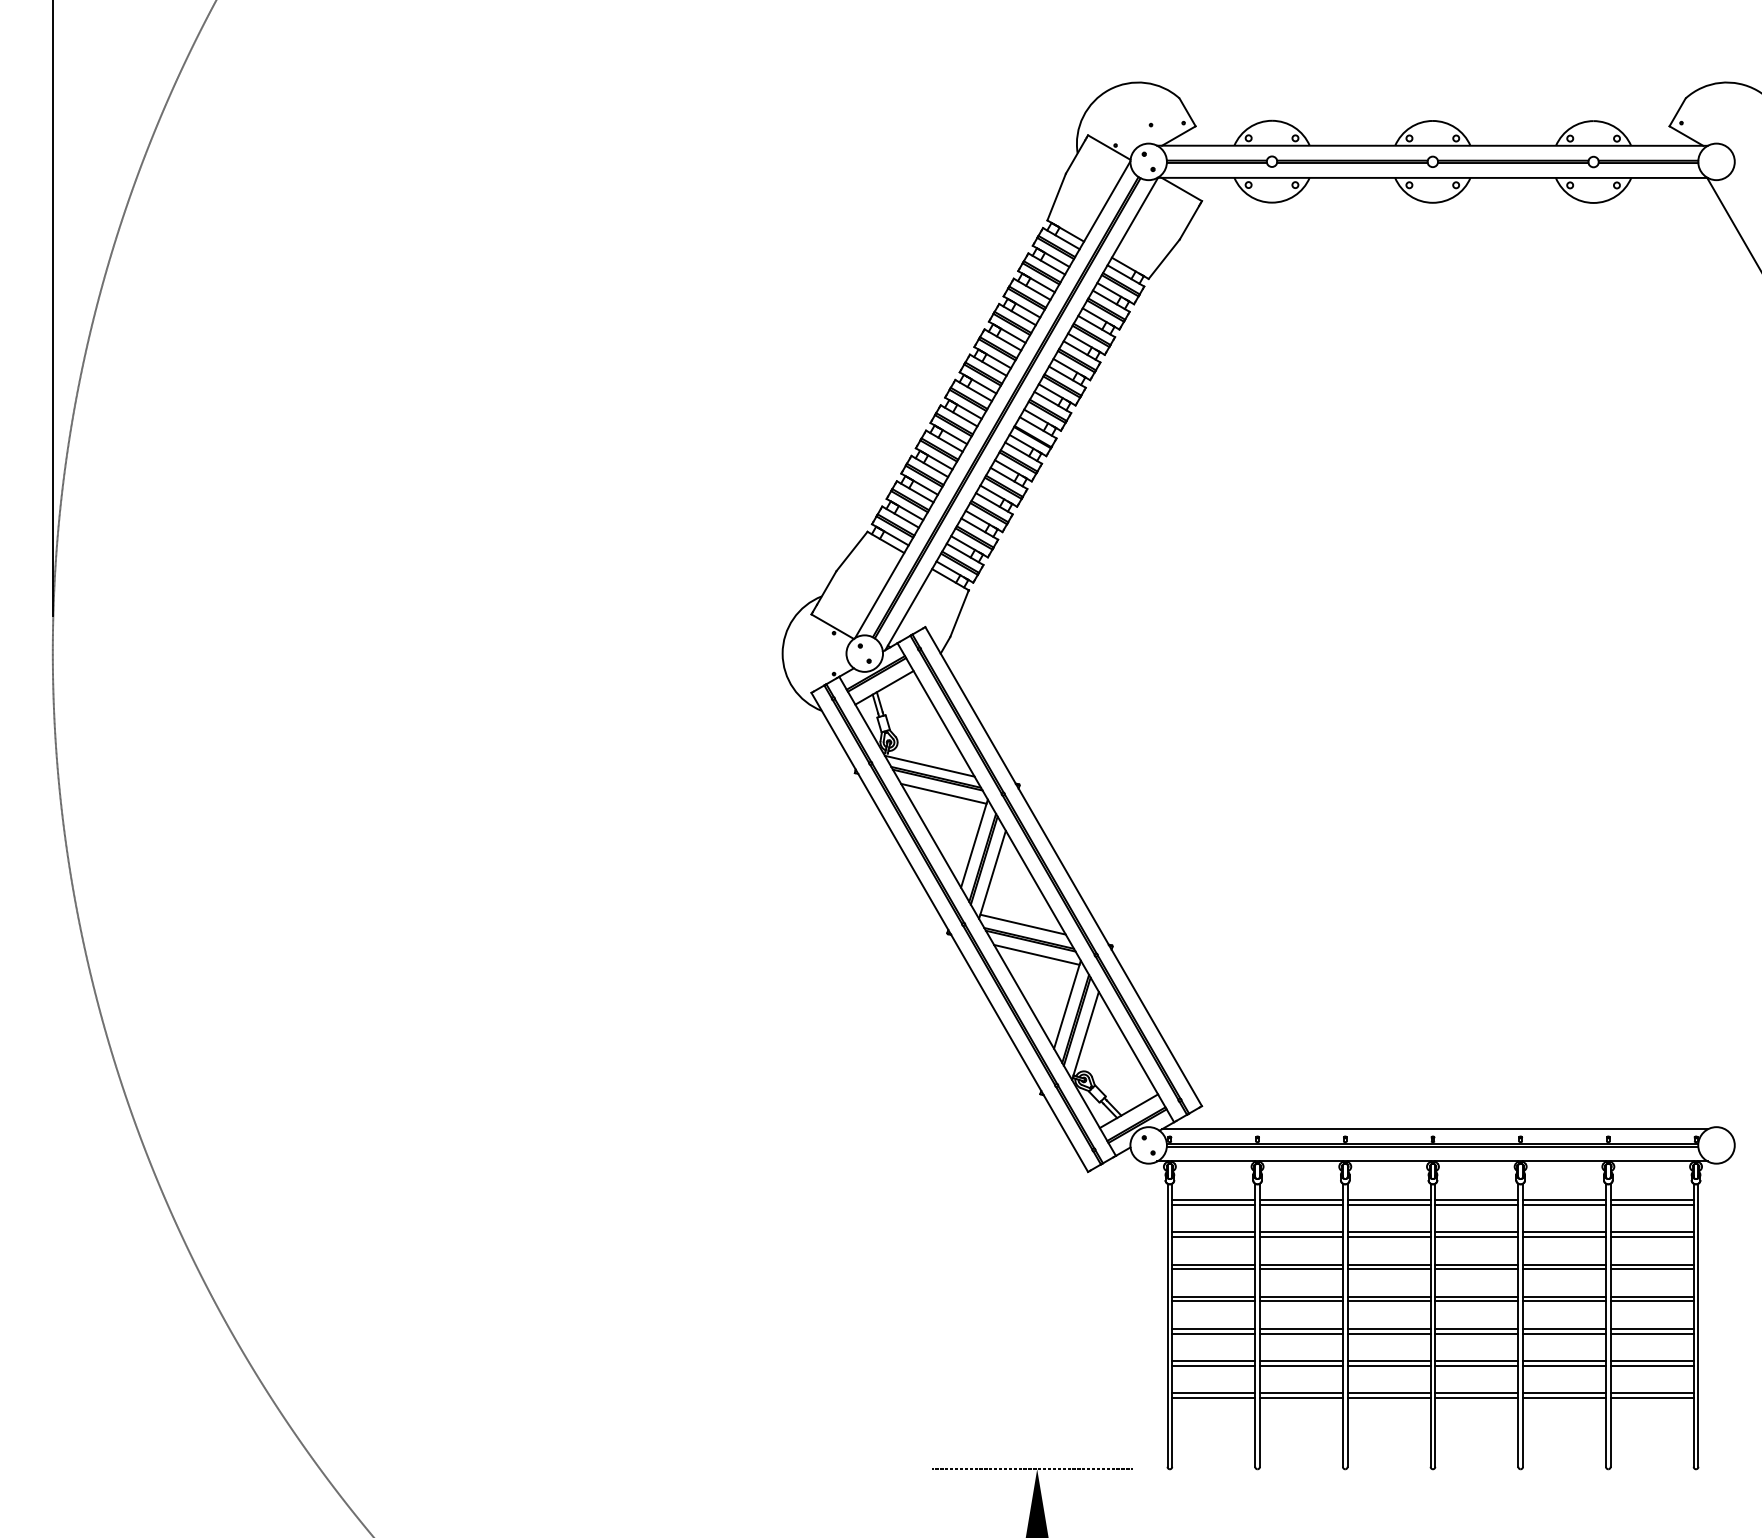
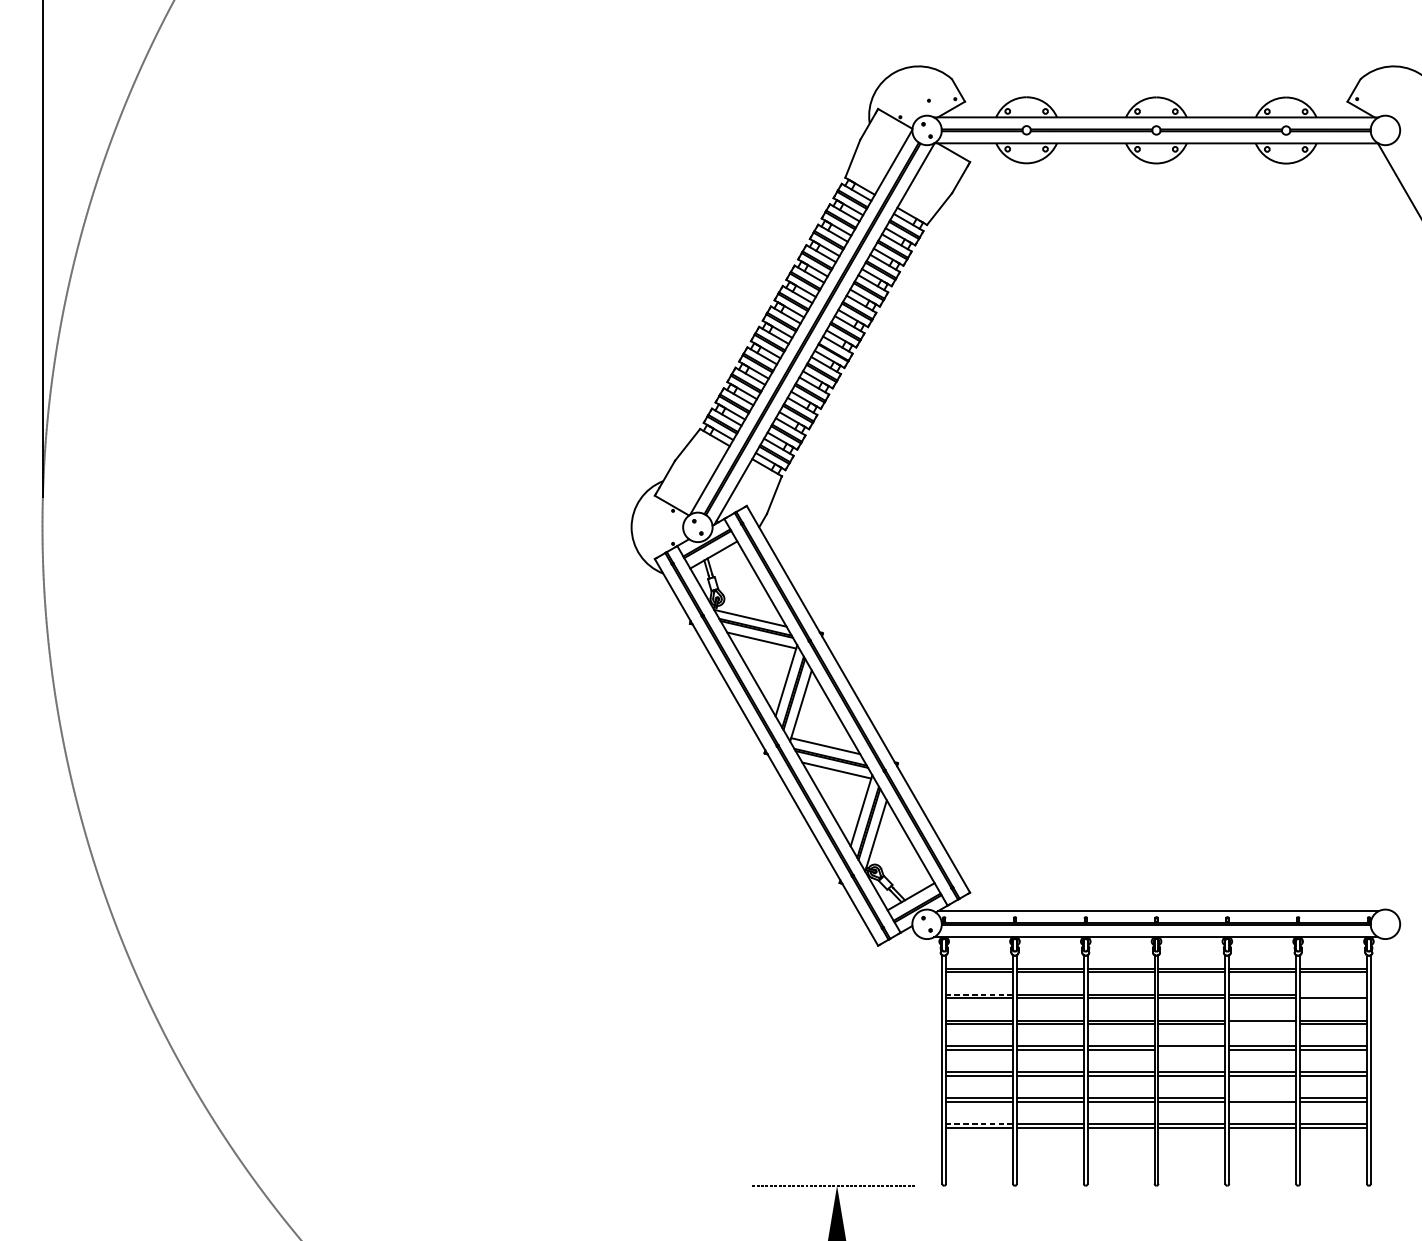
line: (1213, 1232) -> (979, 994), solid -> dashed
line: (1651, 1232) -> (1332, 994), removed
line: (1564, 1269) -> (1262, 1024), removed
line: (1476, 1301) -> (1191, 1050), removed
line: (1564, 1360) -> (1262, 1097), removed
line: (1213, 1393) -> (979, 1124), solid -> dashed

